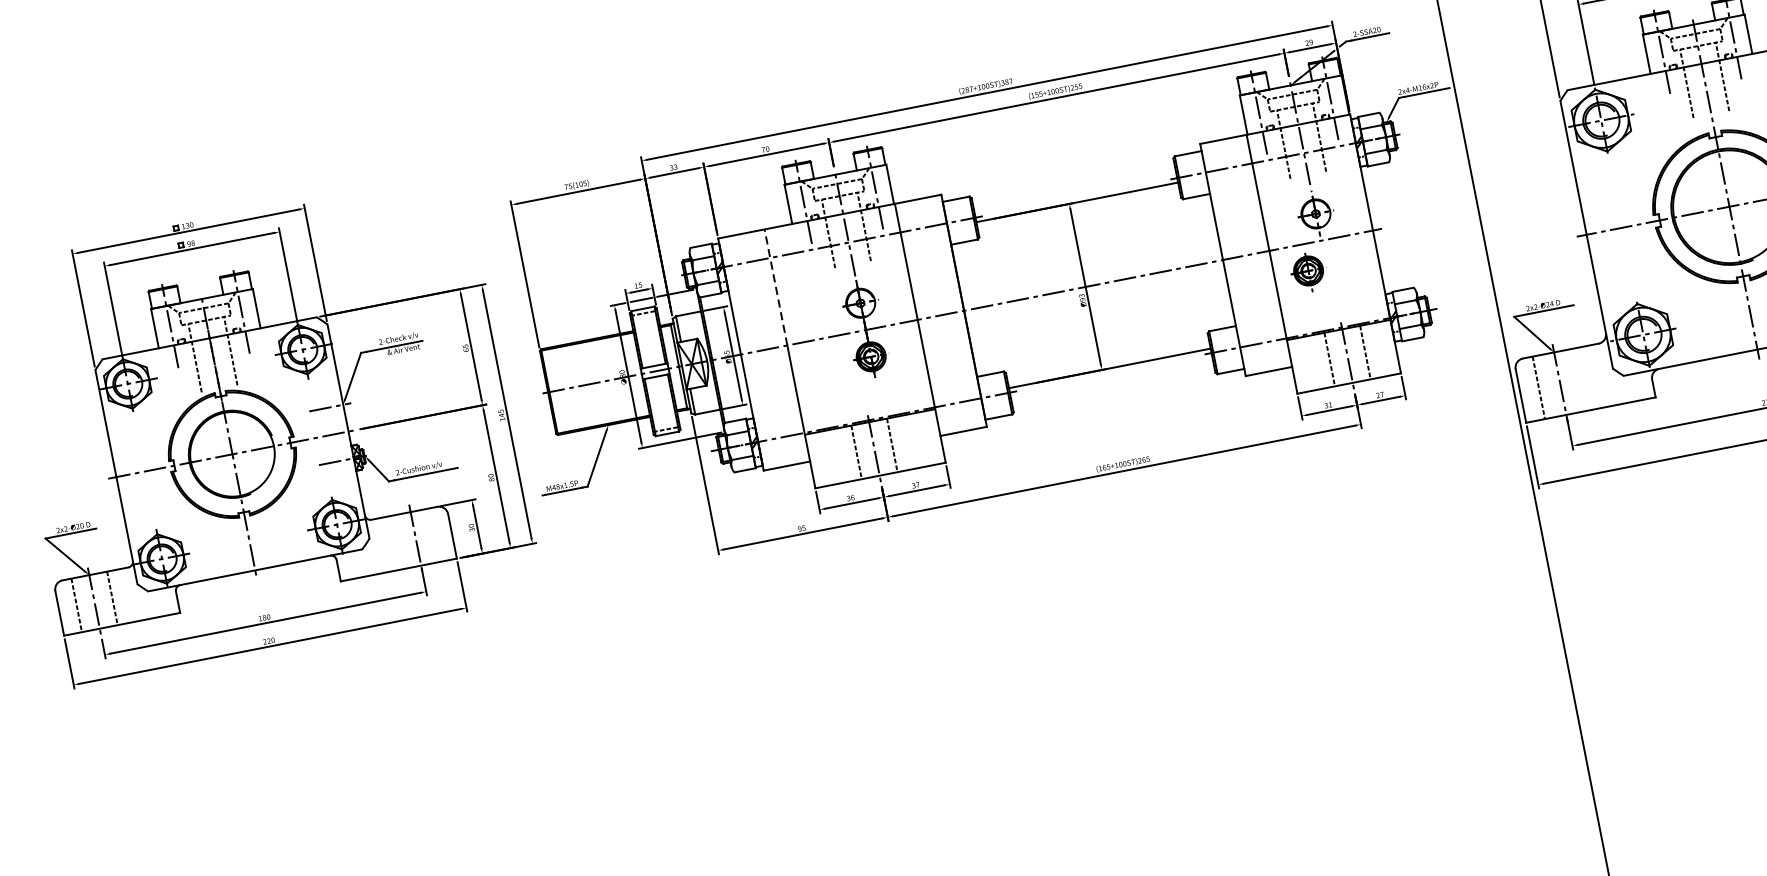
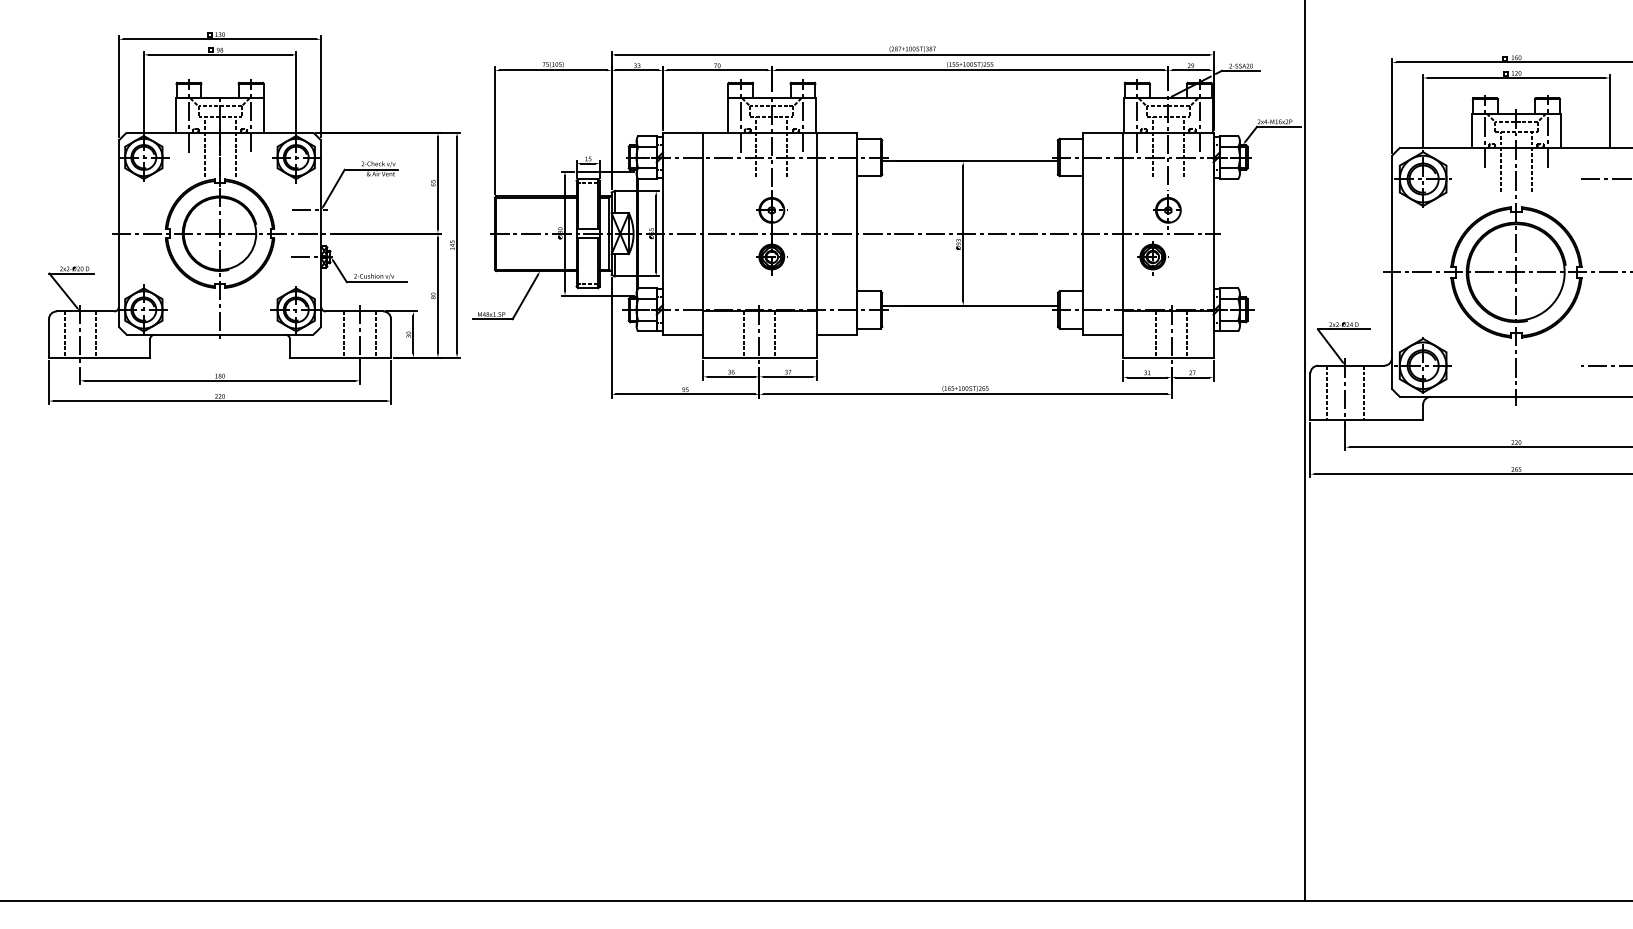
line: (776, 287) -> (703, 183), dashed -> solid
line: (1582, 378) -> (1364, 392), added
line: (433, 535) -> (375, 334), added
line: (398, 542) -> (344, 334), added

